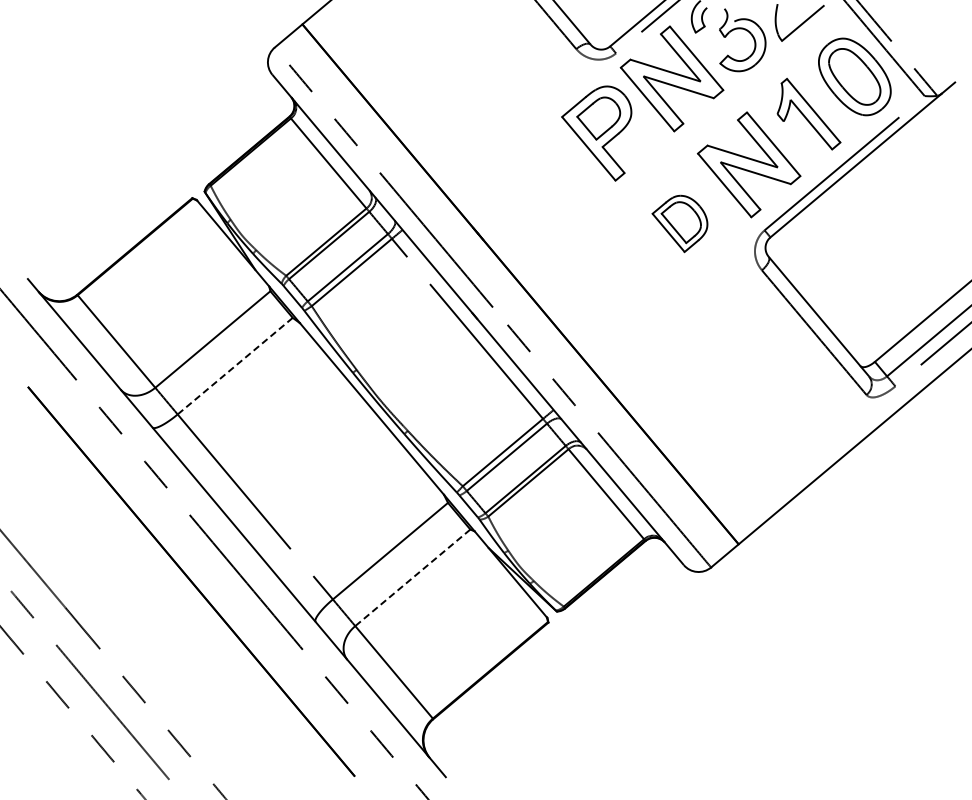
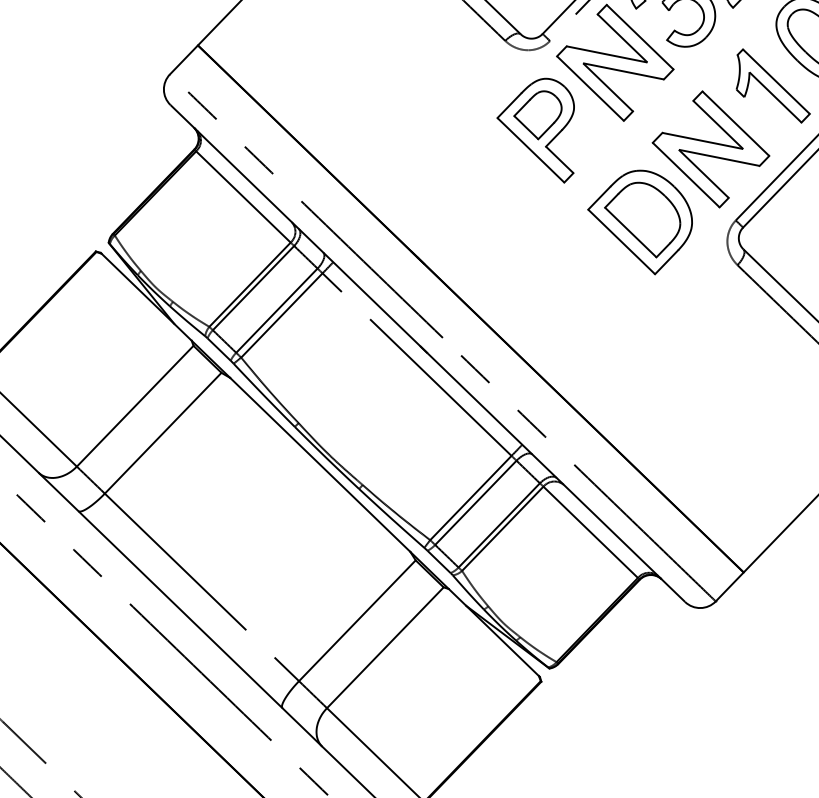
part: (679, 223) -> (640, 222), size x1.67
line: (234, 366) -> (162, 433), dashed -> solid
line: (412, 578) -> (385, 648), dashed -> solid

